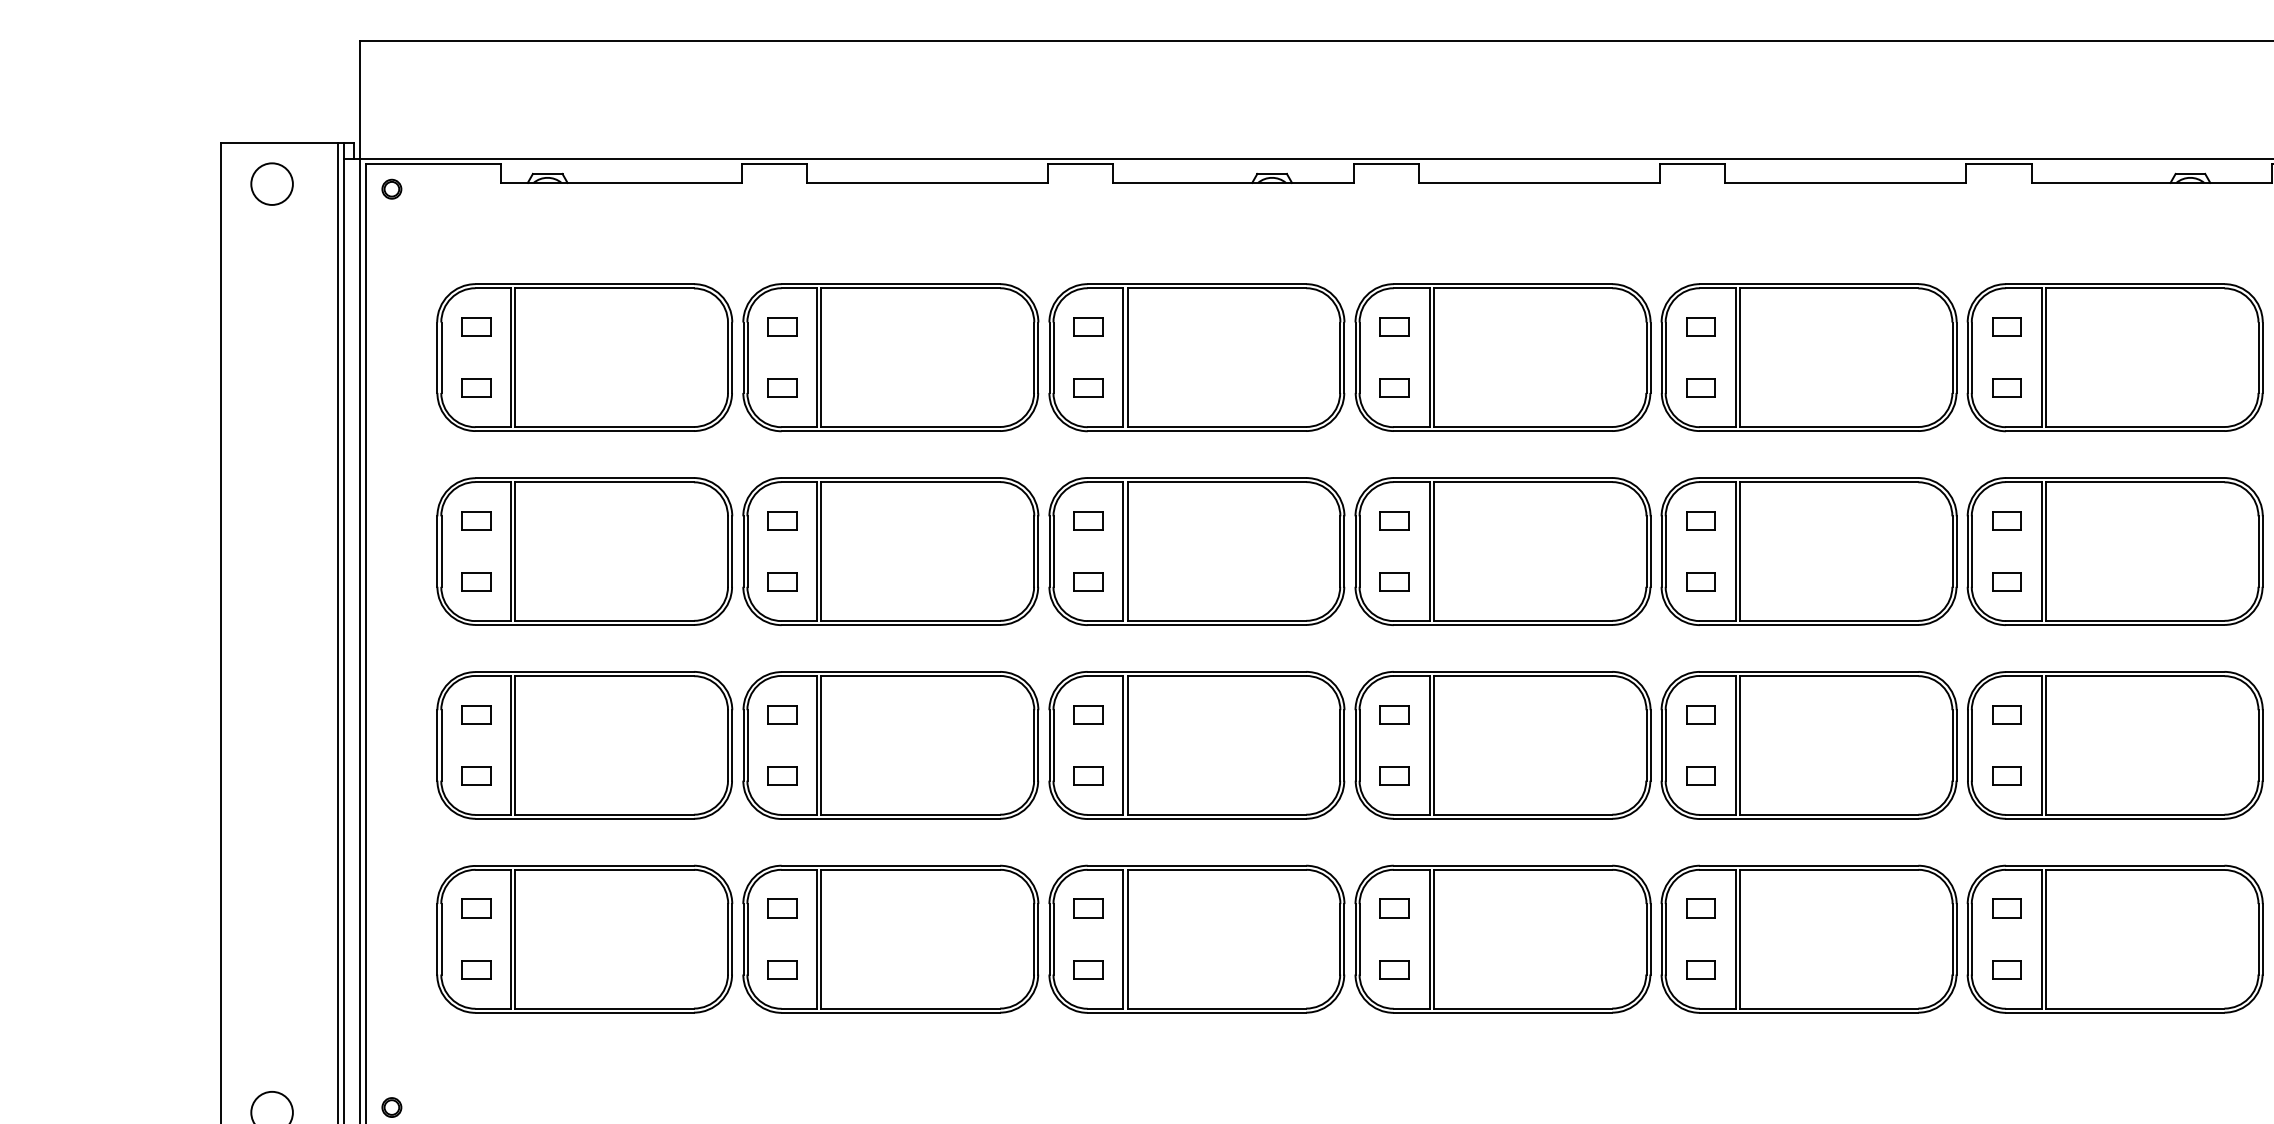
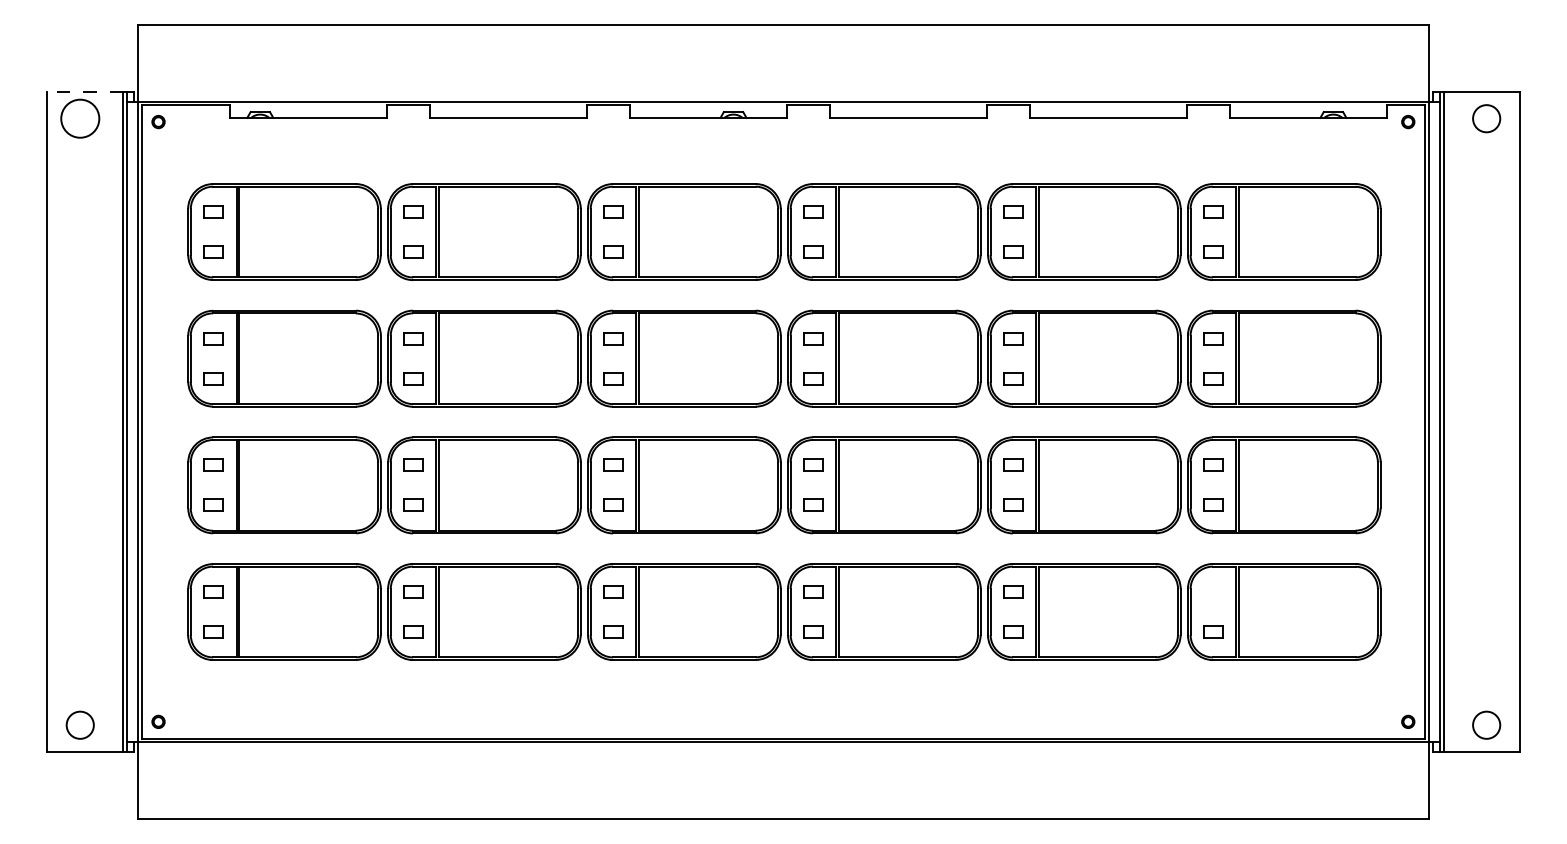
line: (278, 144) -> (84, 92), solid -> dashed
circle: (270, 183) -> (79, 118), size x1.4
part: (2006, 907) -> (1213, 591), removed

